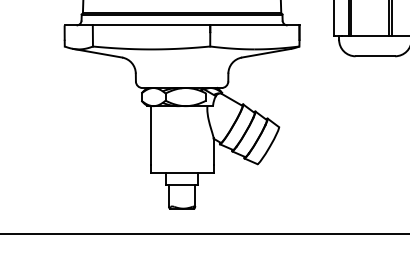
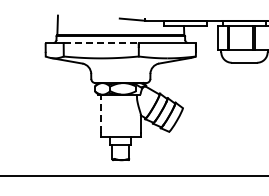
line: (151, 26) -> (101, 43), solid -> dashed
line: (150, 135) -> (100, 113), solid -> dashed

